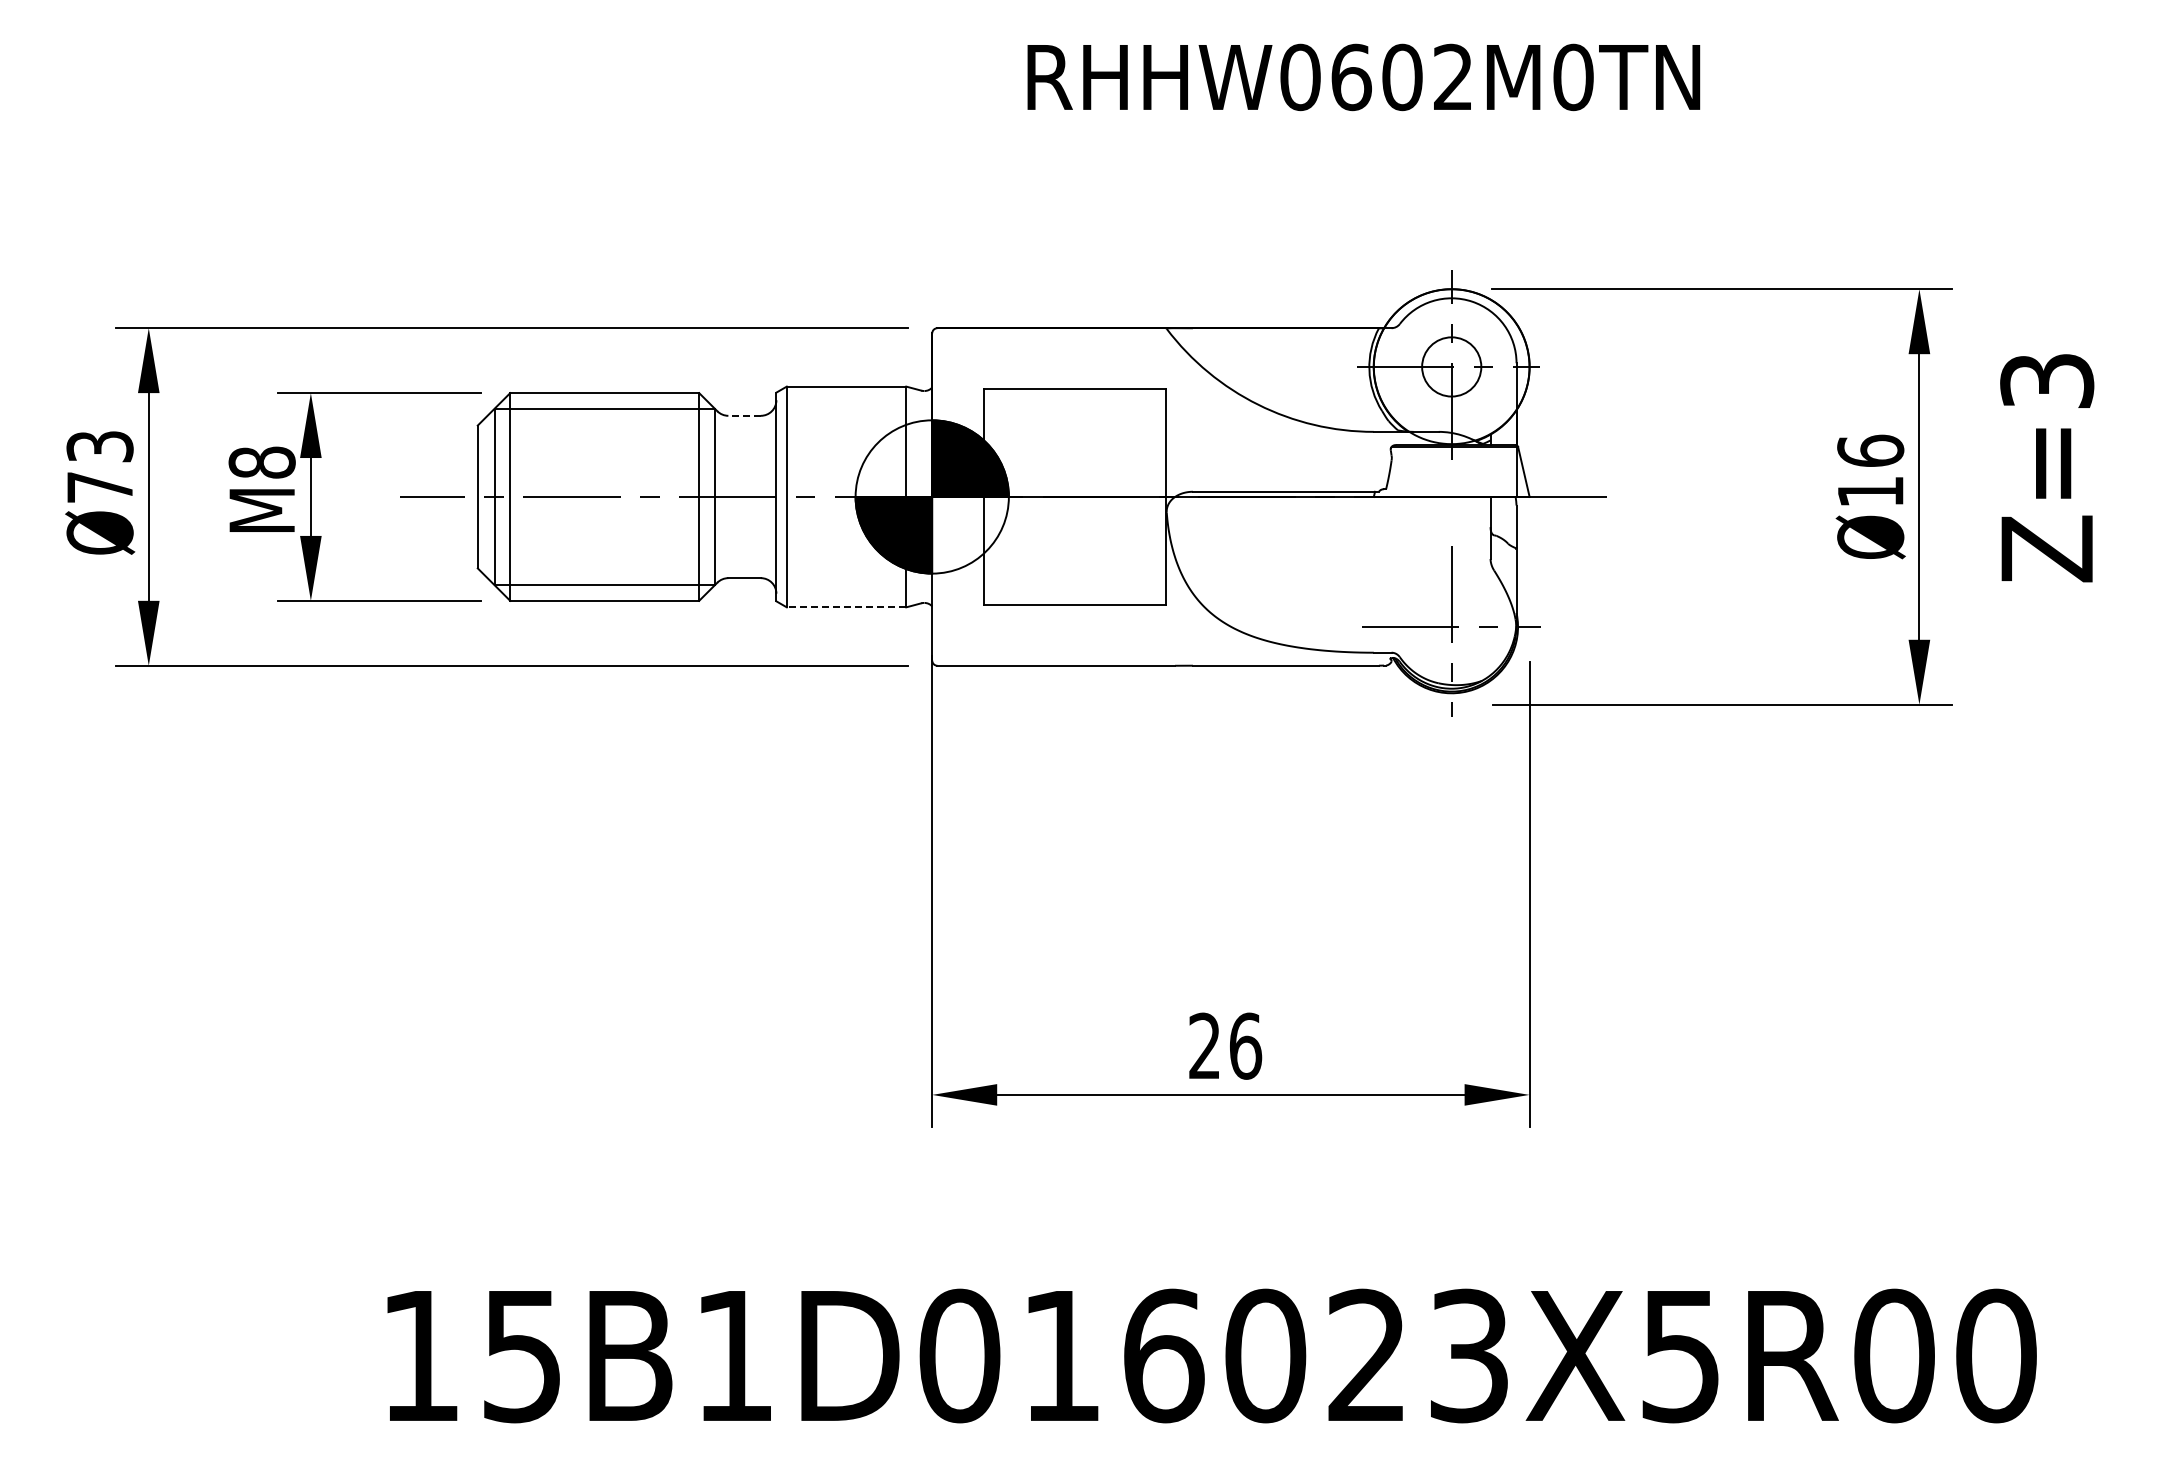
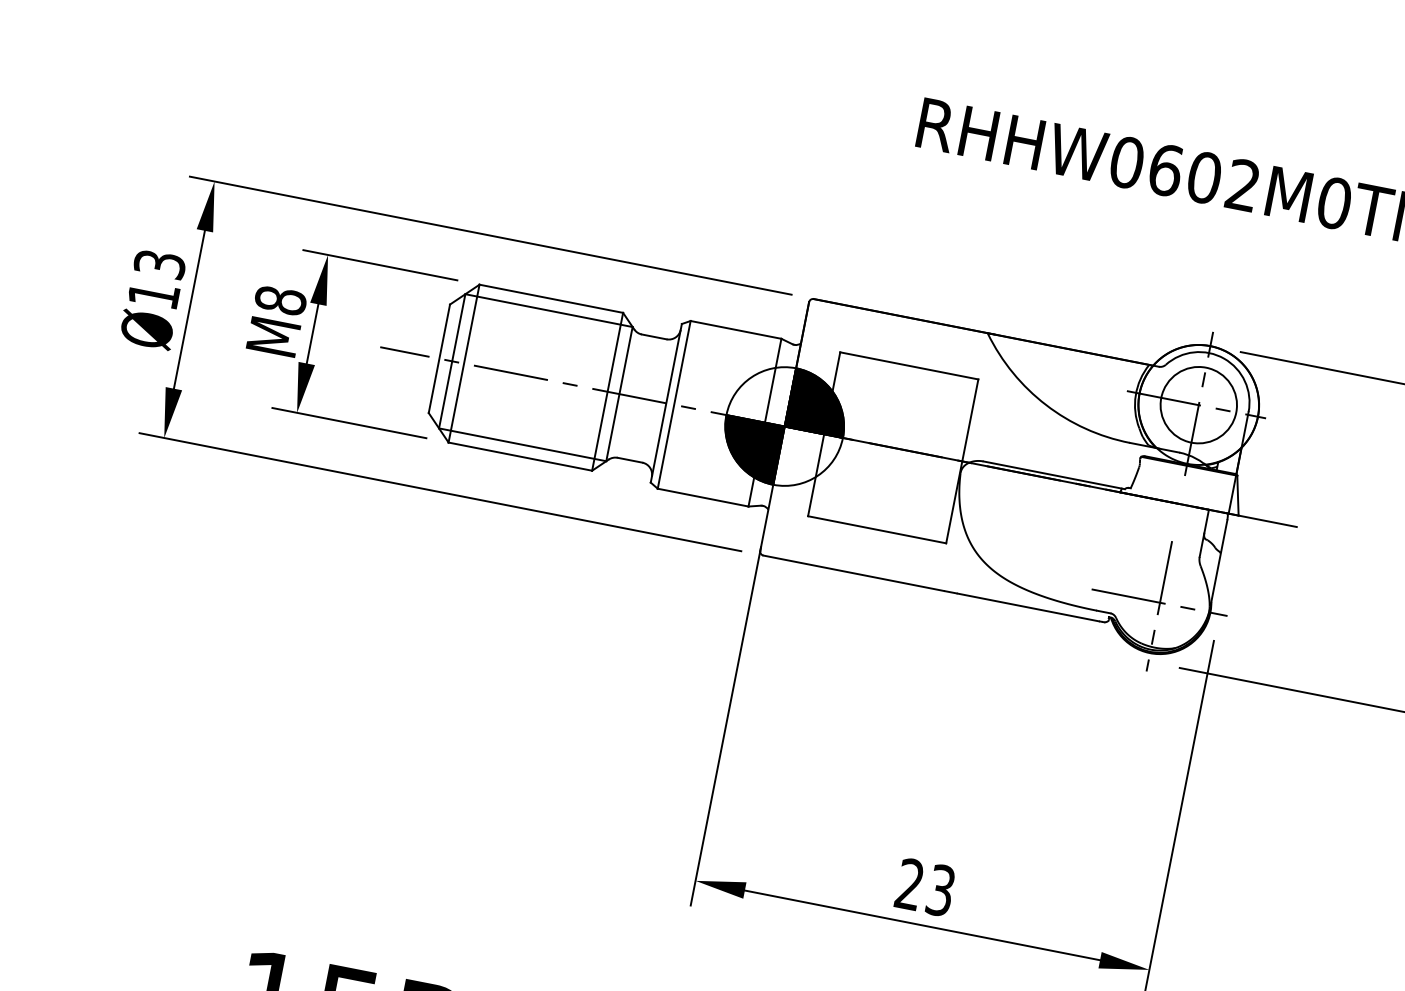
circle: (1451, 366) -> (1198, 404), size x1.67
line: (744, 415) -> (654, 336), dashed -> solid
text: (99, 487) -> (153, 295), Ø73 -> Ø13
line: (846, 607) -> (703, 497), dashed -> solid
text: (1246, 1045) -> (941, 890), 26 -> 23

